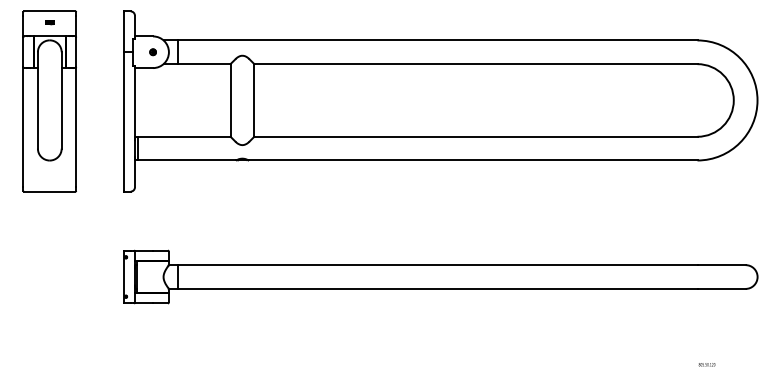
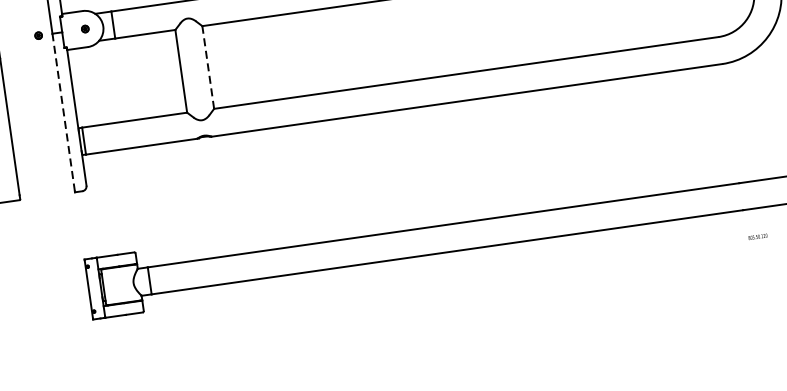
part: (111, 52) -> (37, 36), added
line: (254, 99) -> (208, 66), solid -> dashed
line: (124, 121) -> (63, 112), solid -> dashed
text: (706, 364) -> (757, 236), moved

